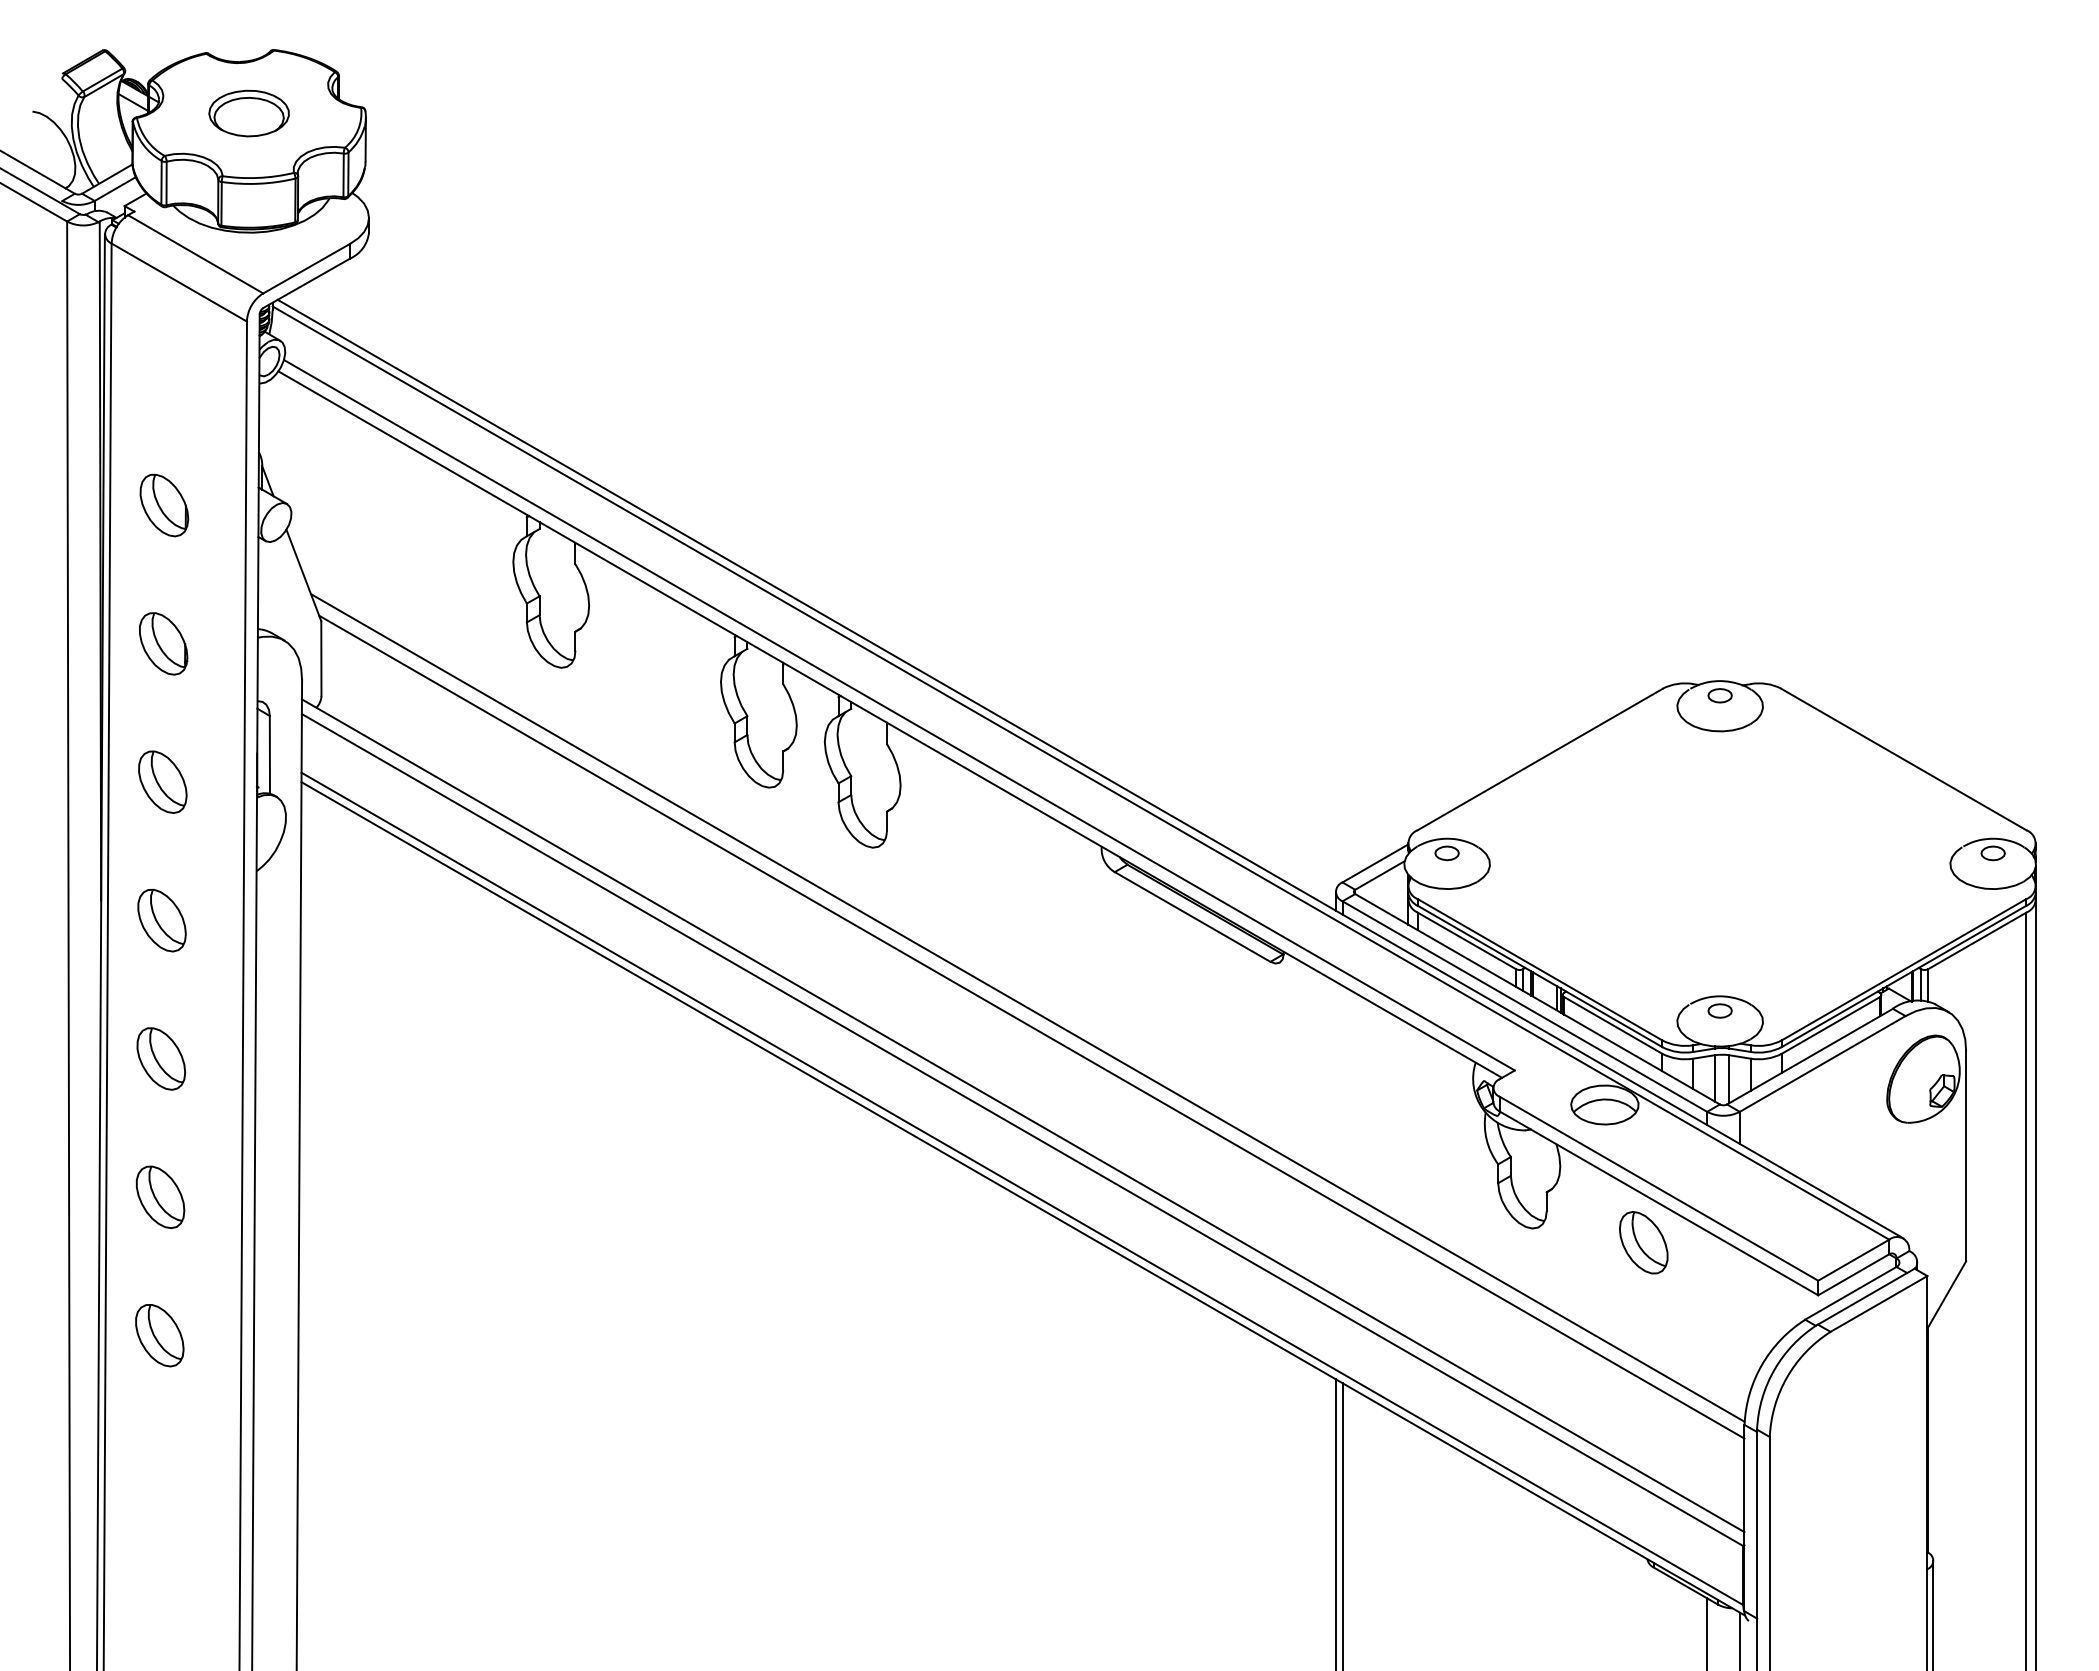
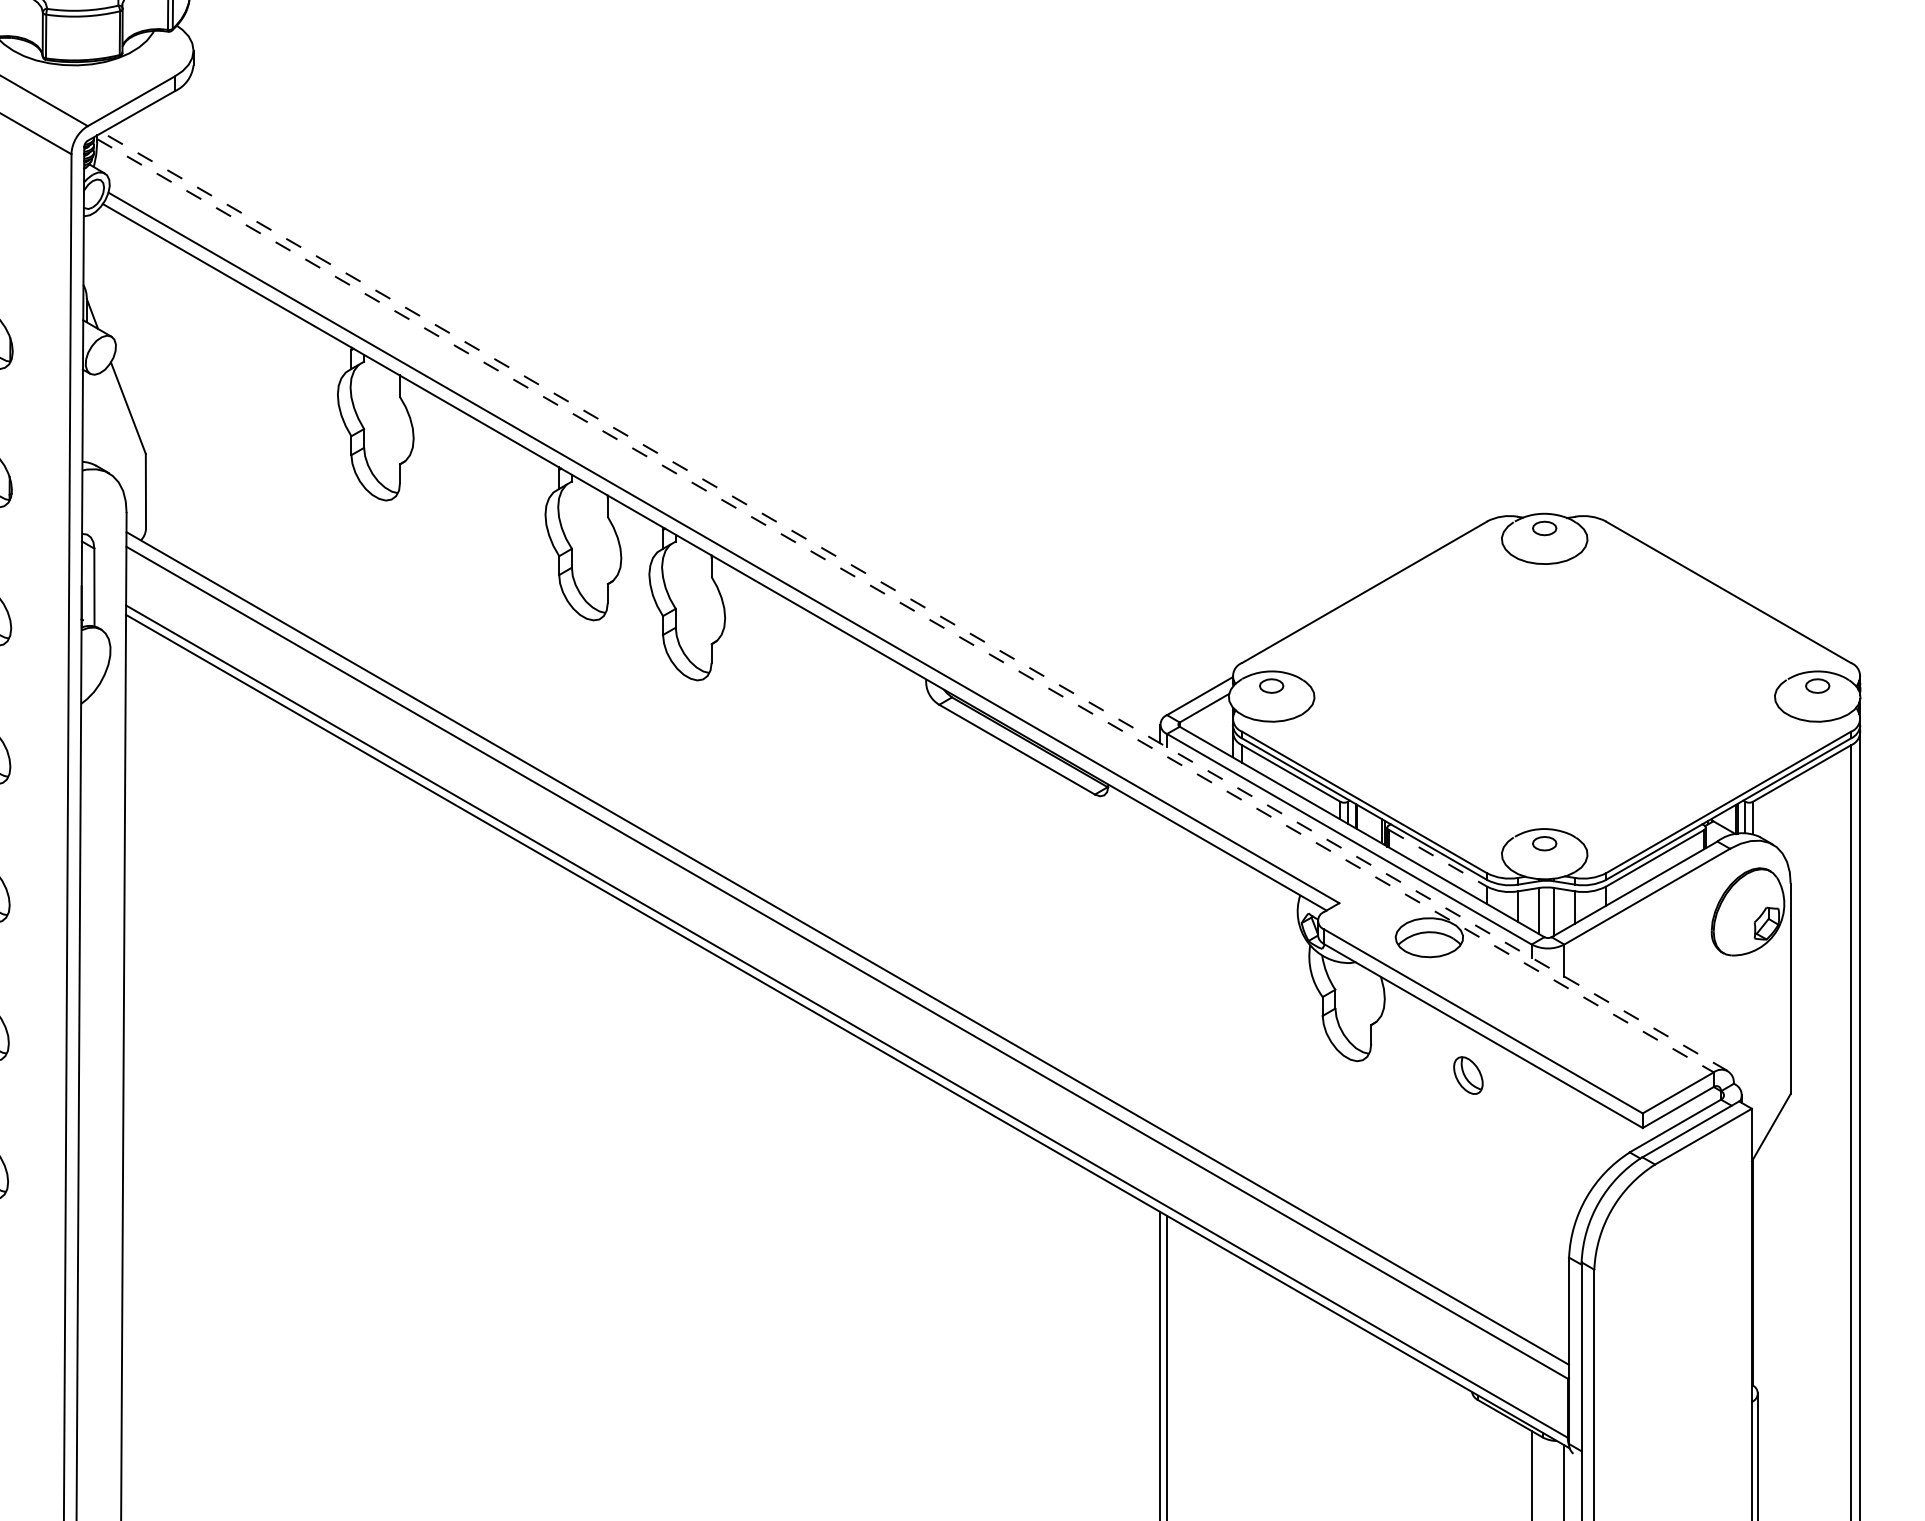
line: (1090, 769) -> (915, 602), solid -> dashed
line: (1081, 773) -> (906, 606), solid -> dashed
line: (1027, 1007) -> (852, 840), removed
line: (1613, 1025) -> (1438, 858), solid -> dashed
line: (1031, 1026) -> (856, 859), removed
part: (1643, 1242) -> (1468, 1075), size x0.6

